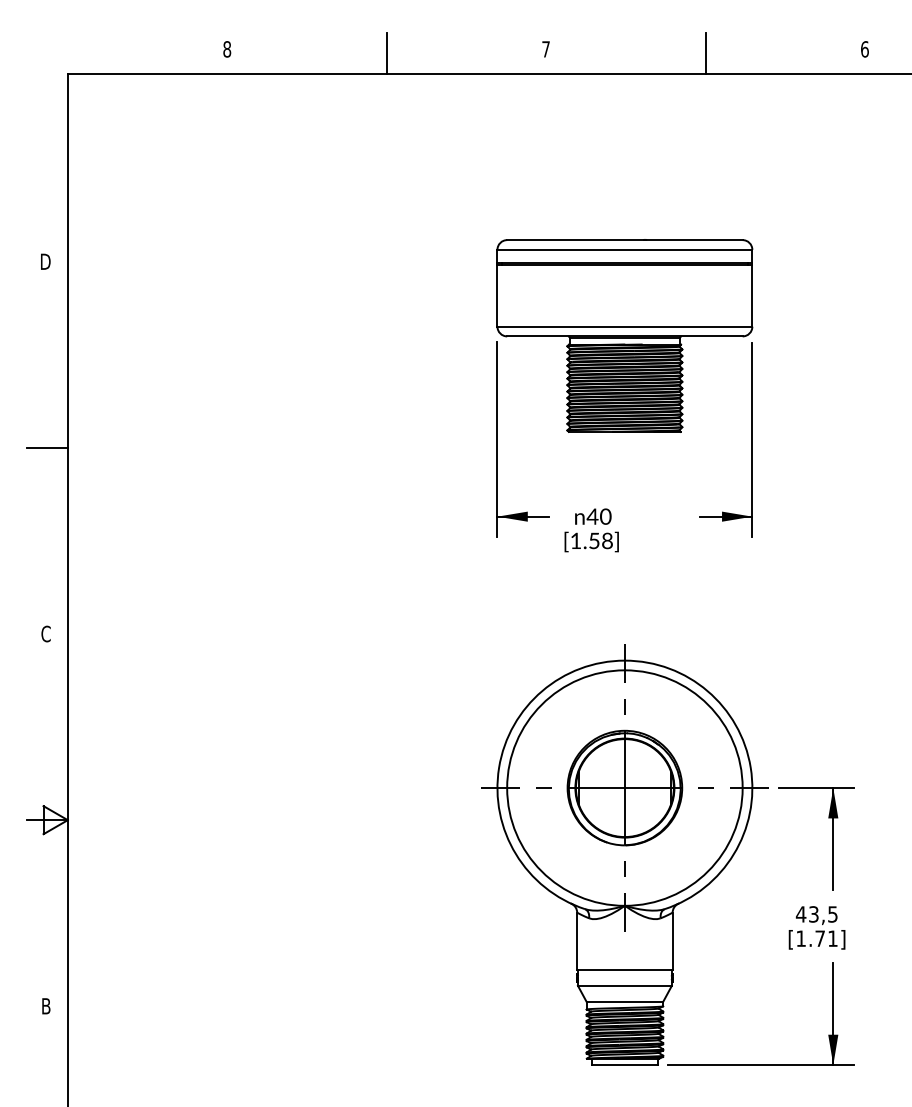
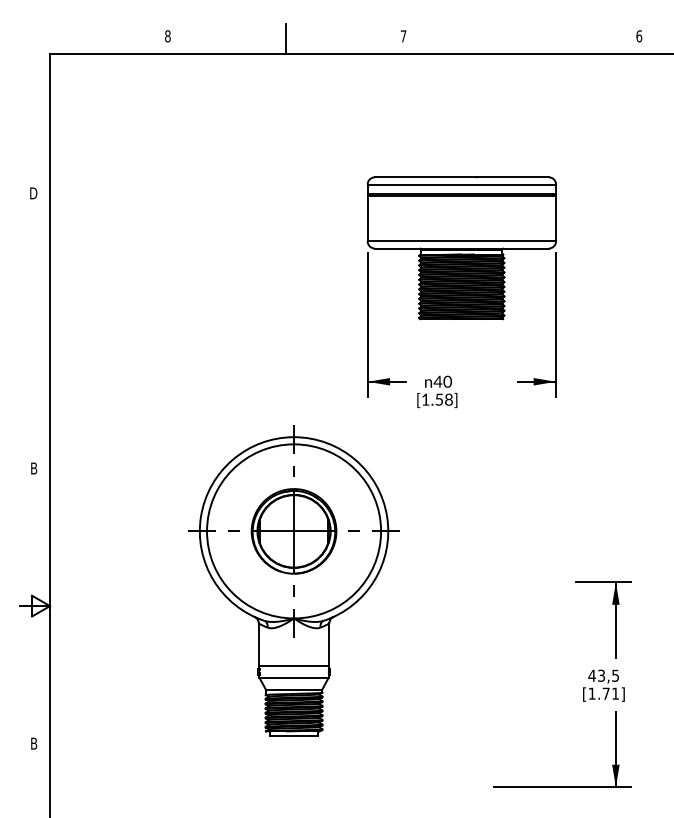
line: (705, 53) -> (521, 39), removed
line: (47, 447) -> (35, 330), removed
text: (45, 633) -> (33, 468), C -> B
part: (624, 854) -> (293, 580), moved

